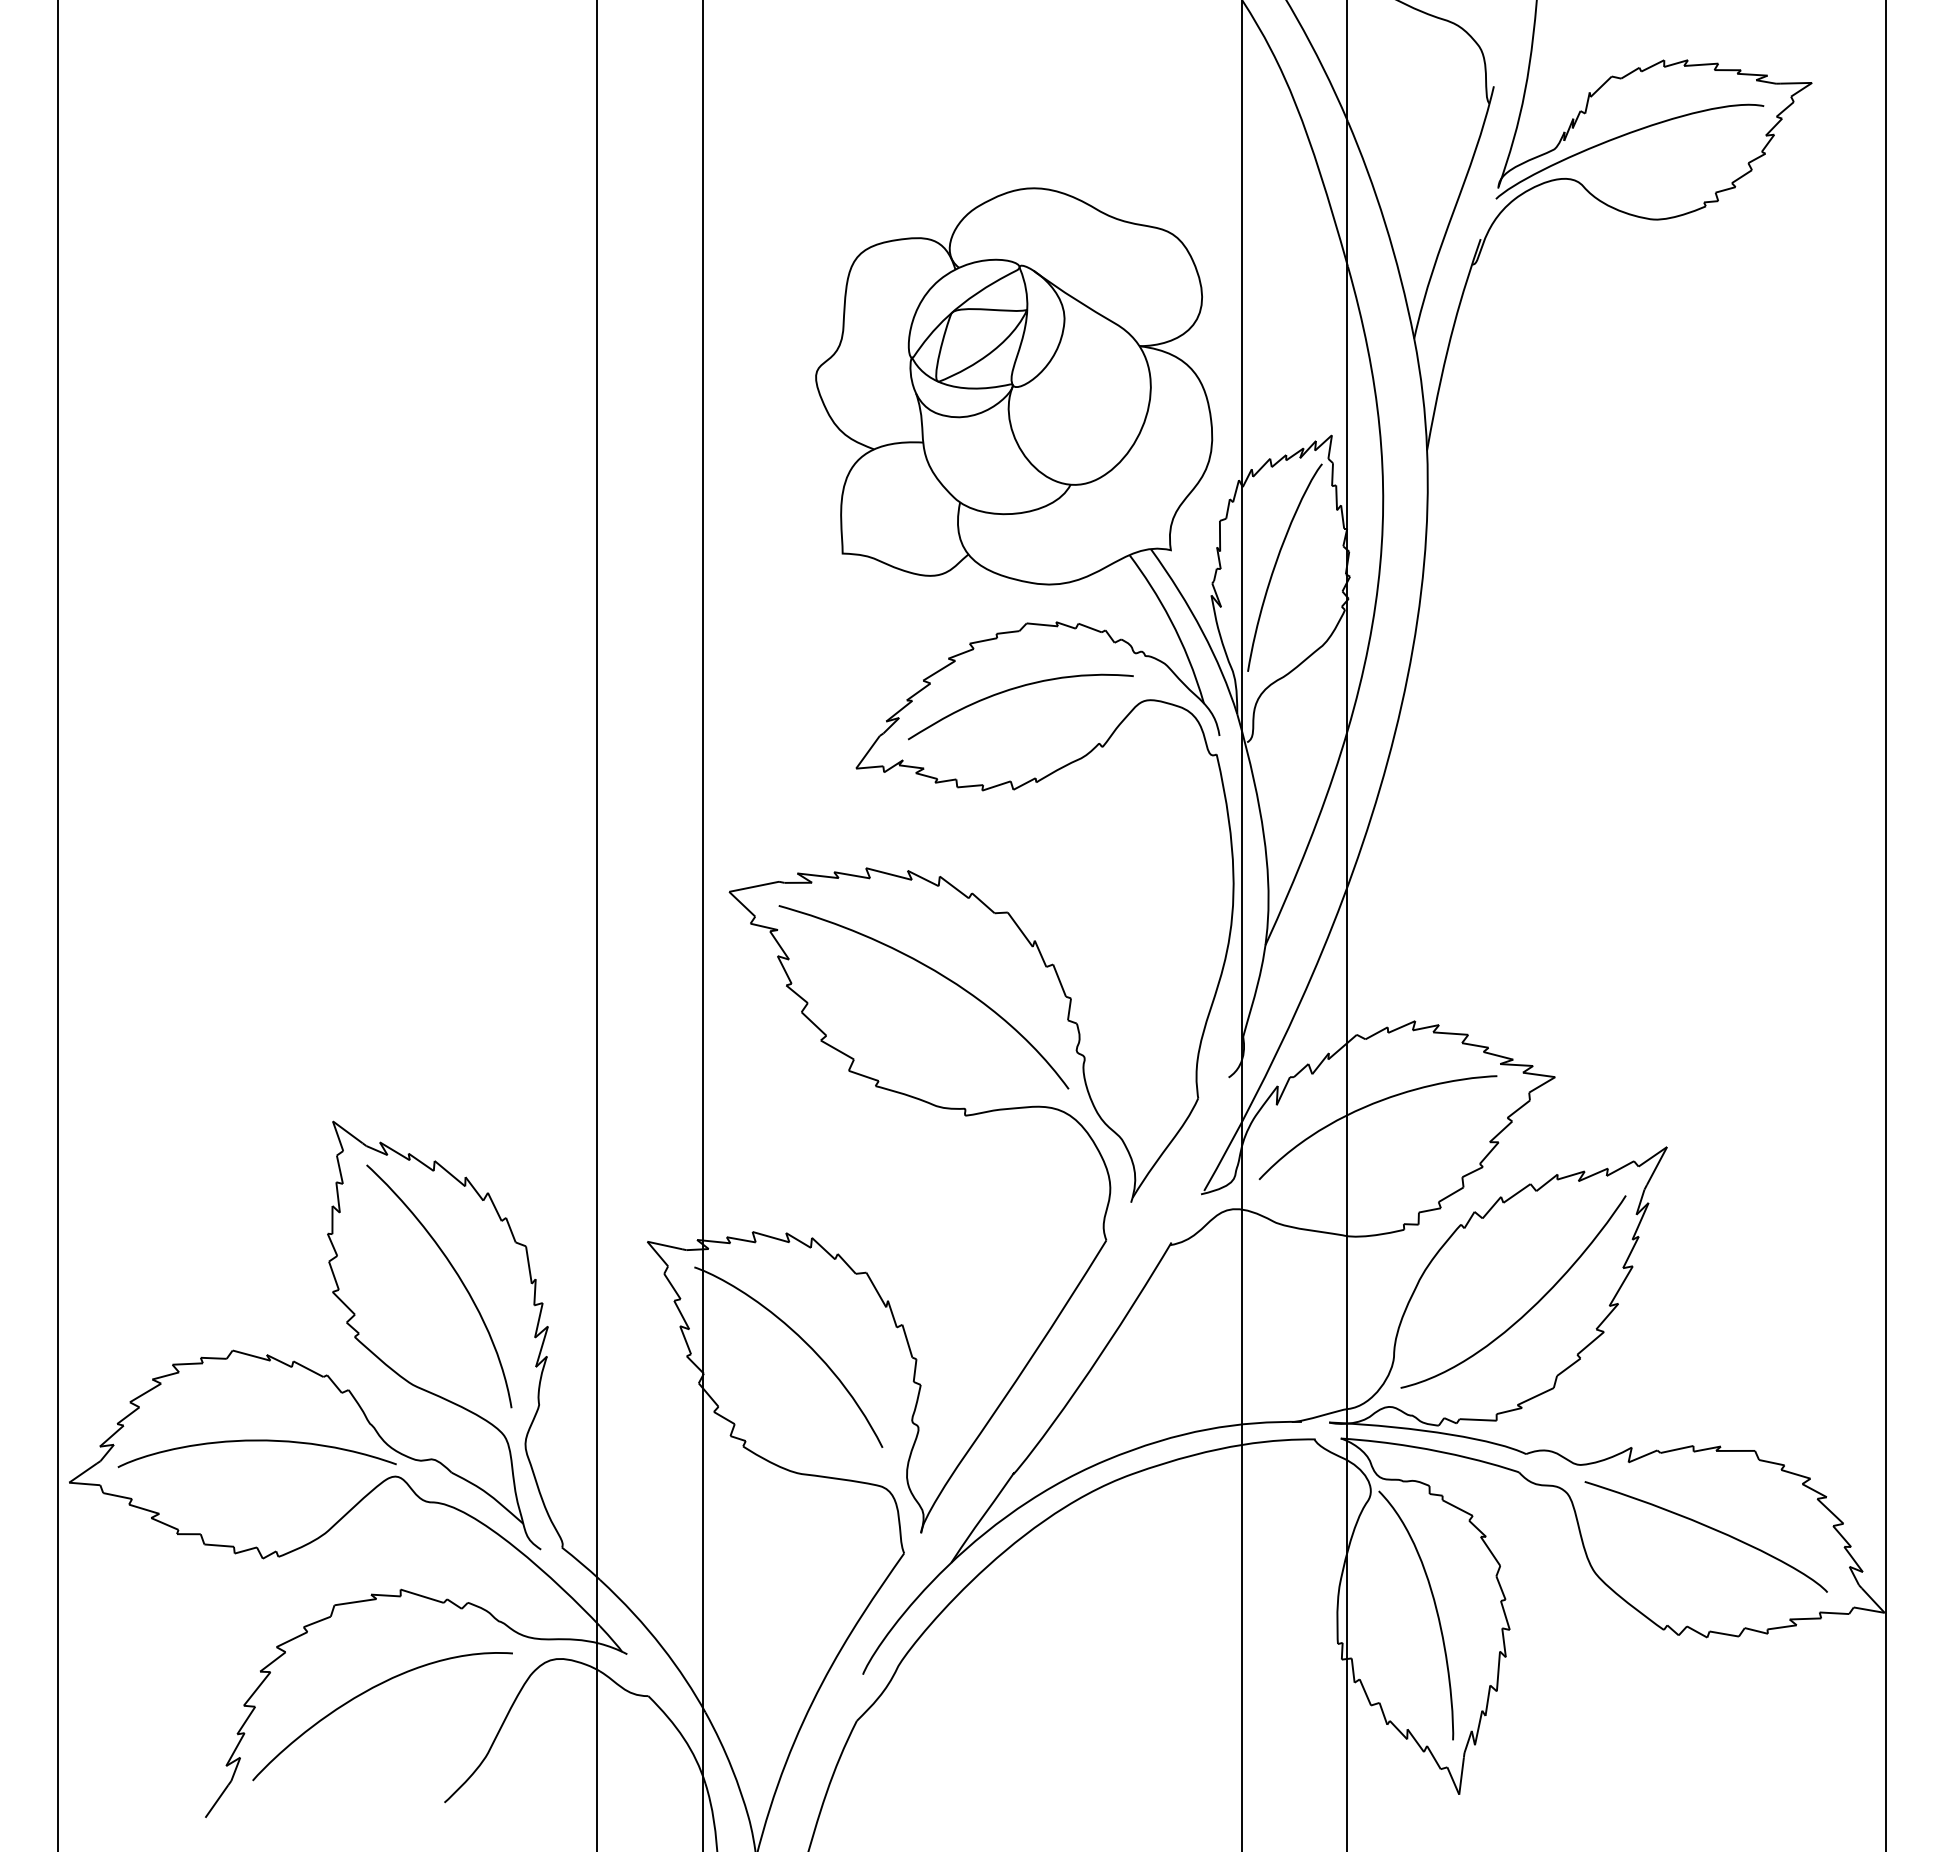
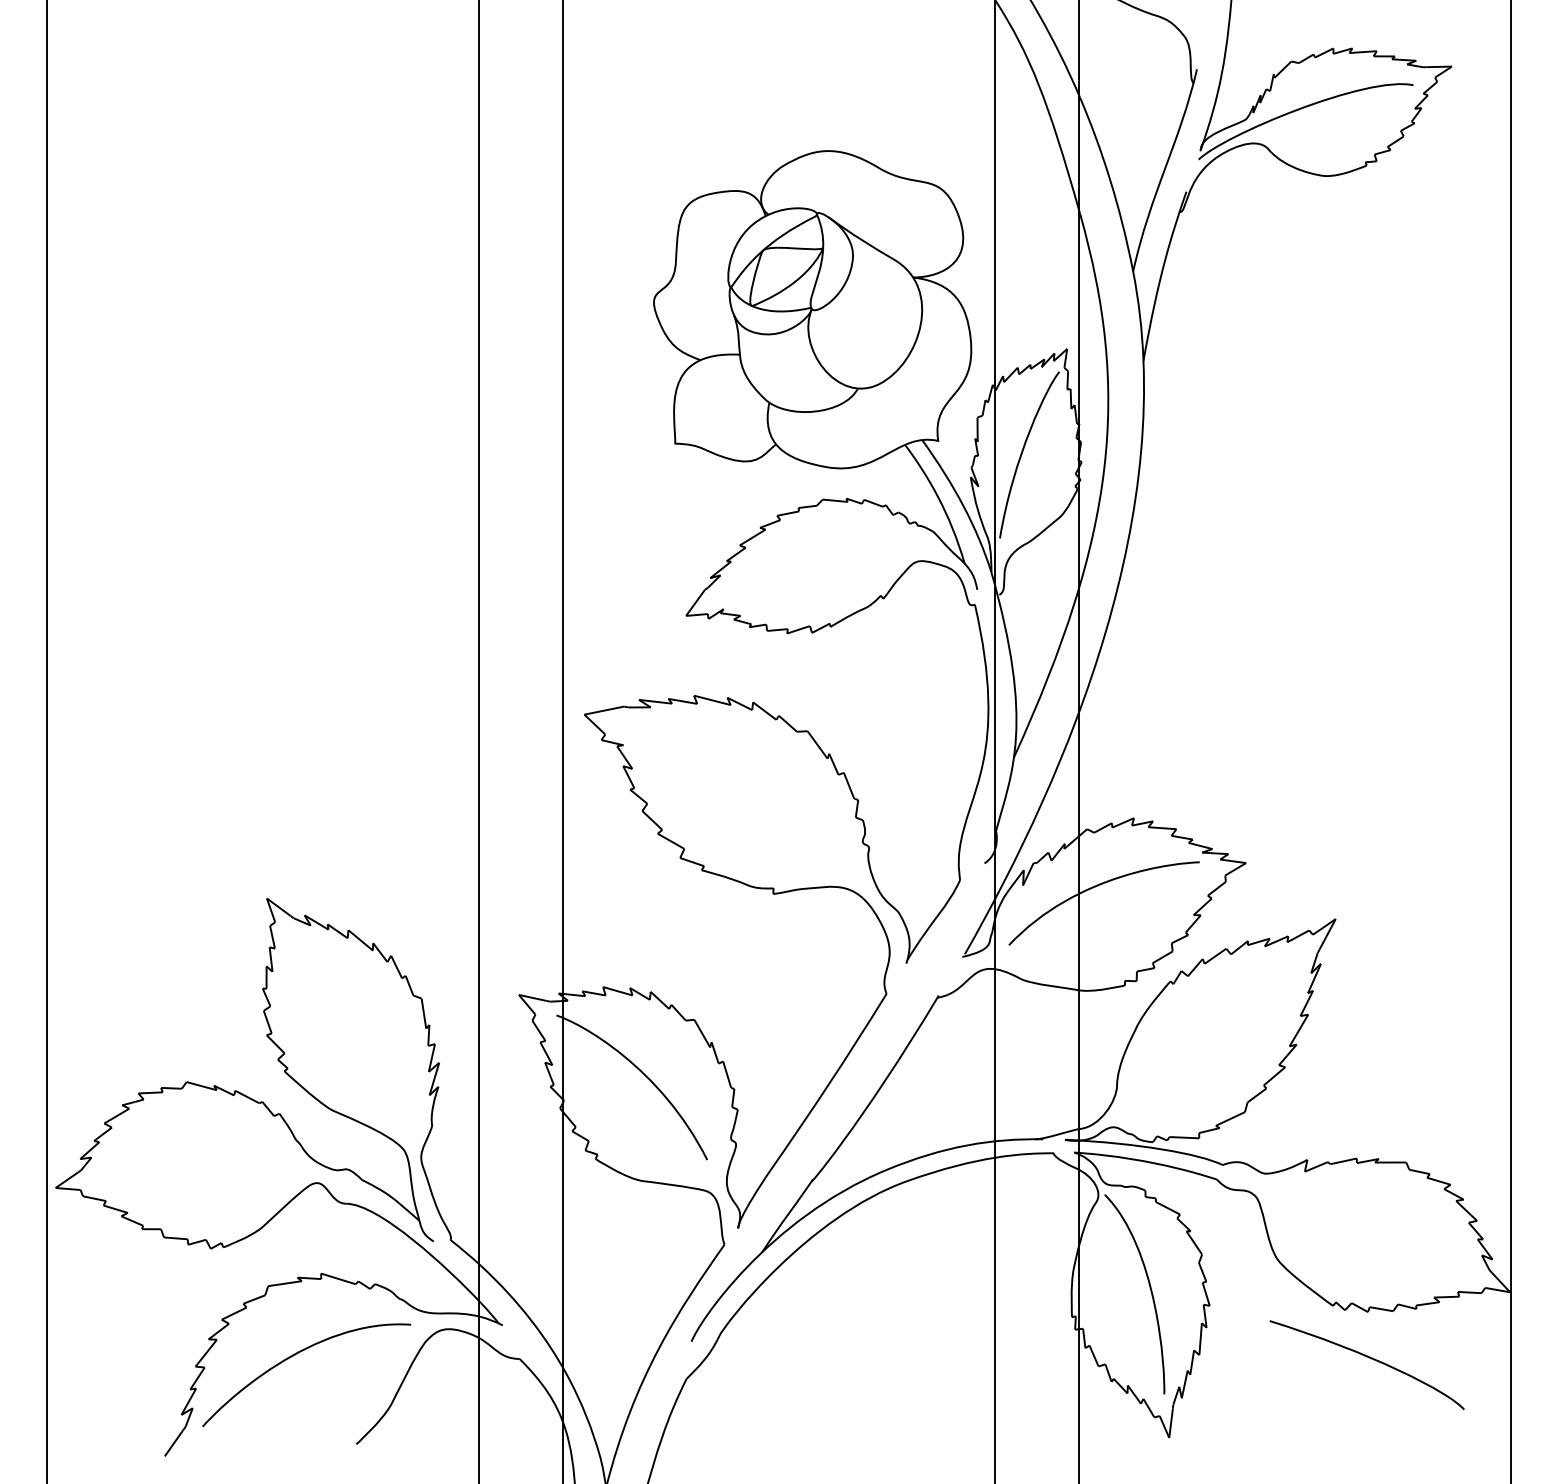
curve: (1014, 689) -> (812, 552), removed
curve: (938, 974) -> (752, 780), removed
curve: (457, 1276) -> (366, 1022), removed
curve: (1527, 1310) -> (1223, 1050), removed
curve: (256, 1441) -> (205, 1154), removed
curve: (1709, 1528) -> (1369, 1358), moved

